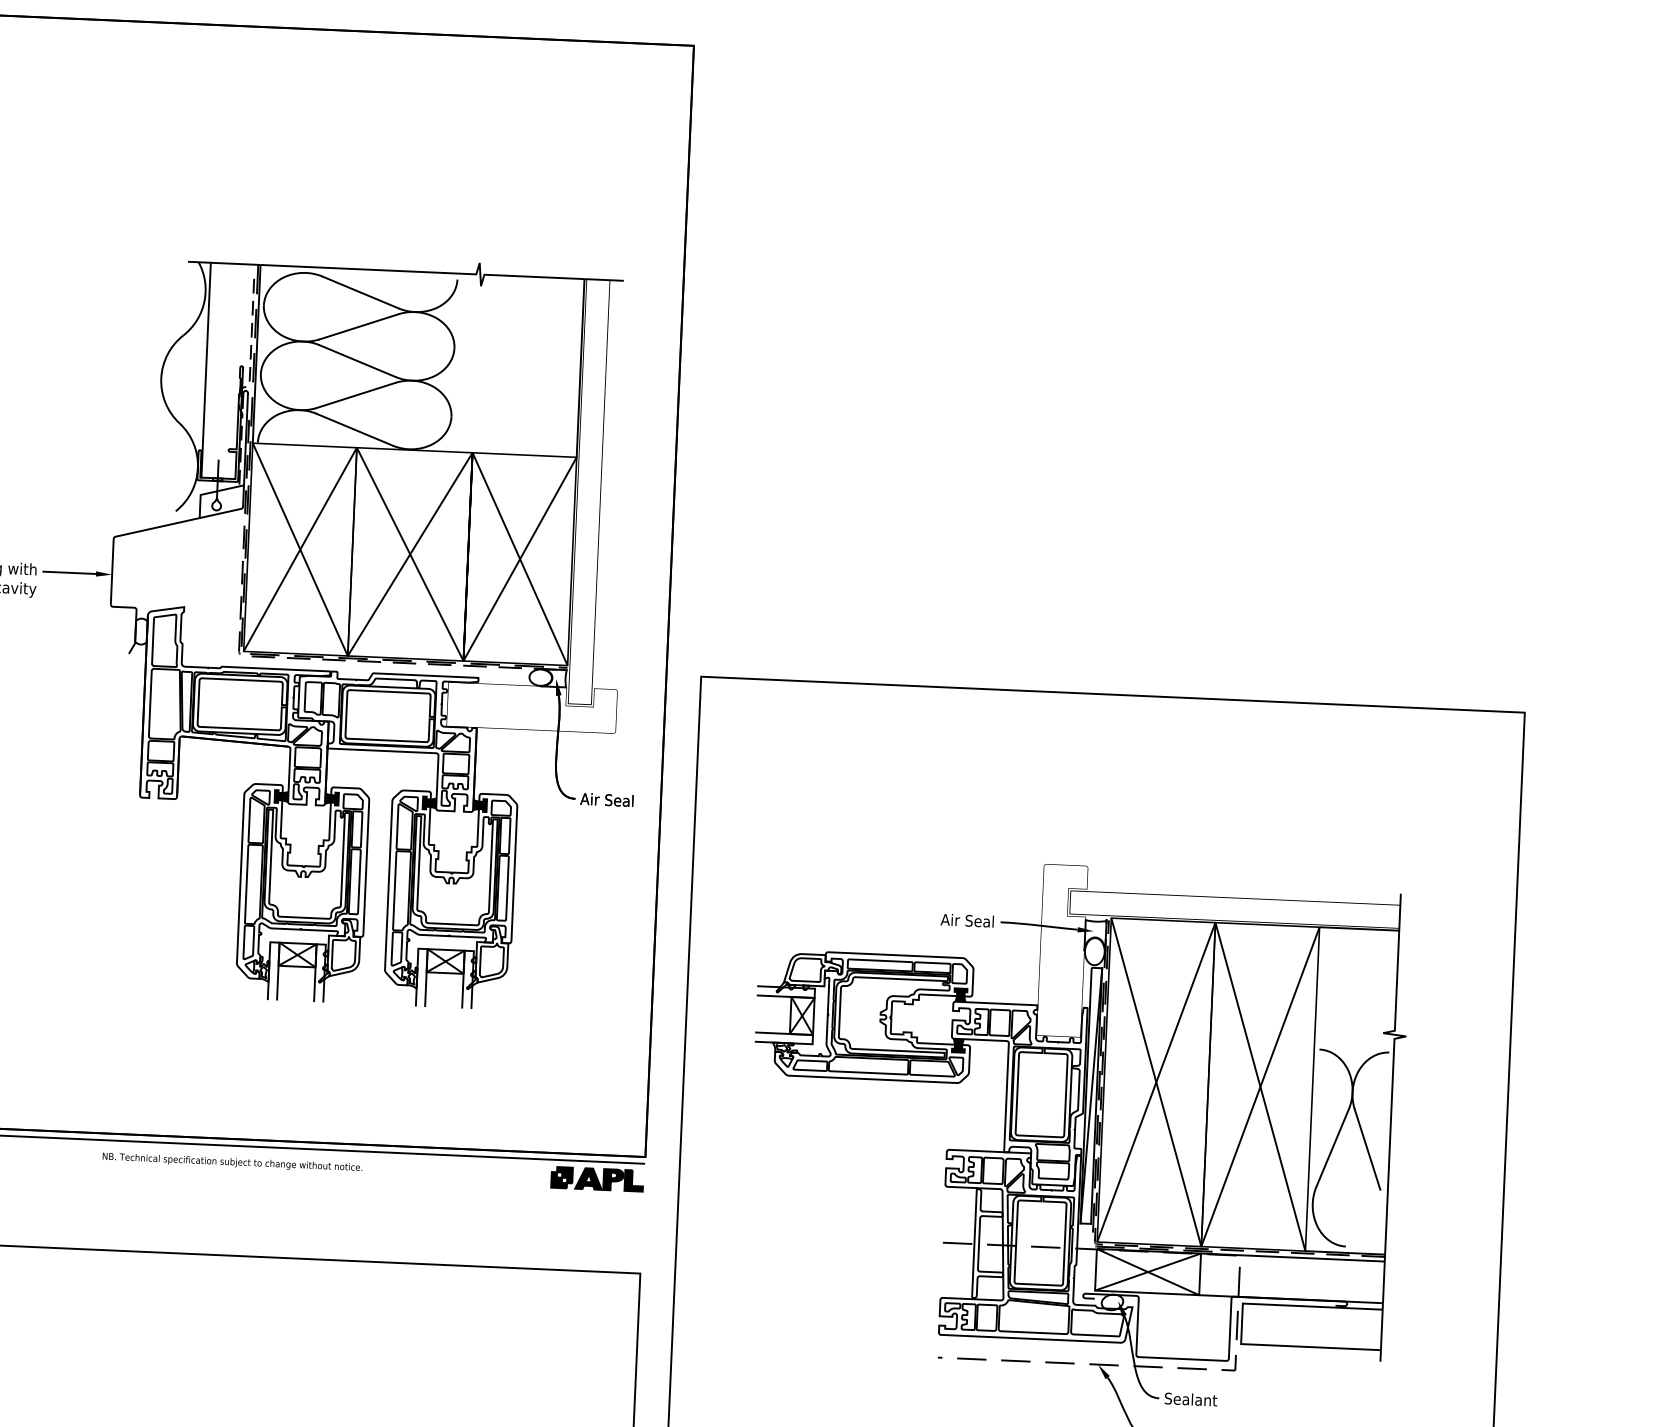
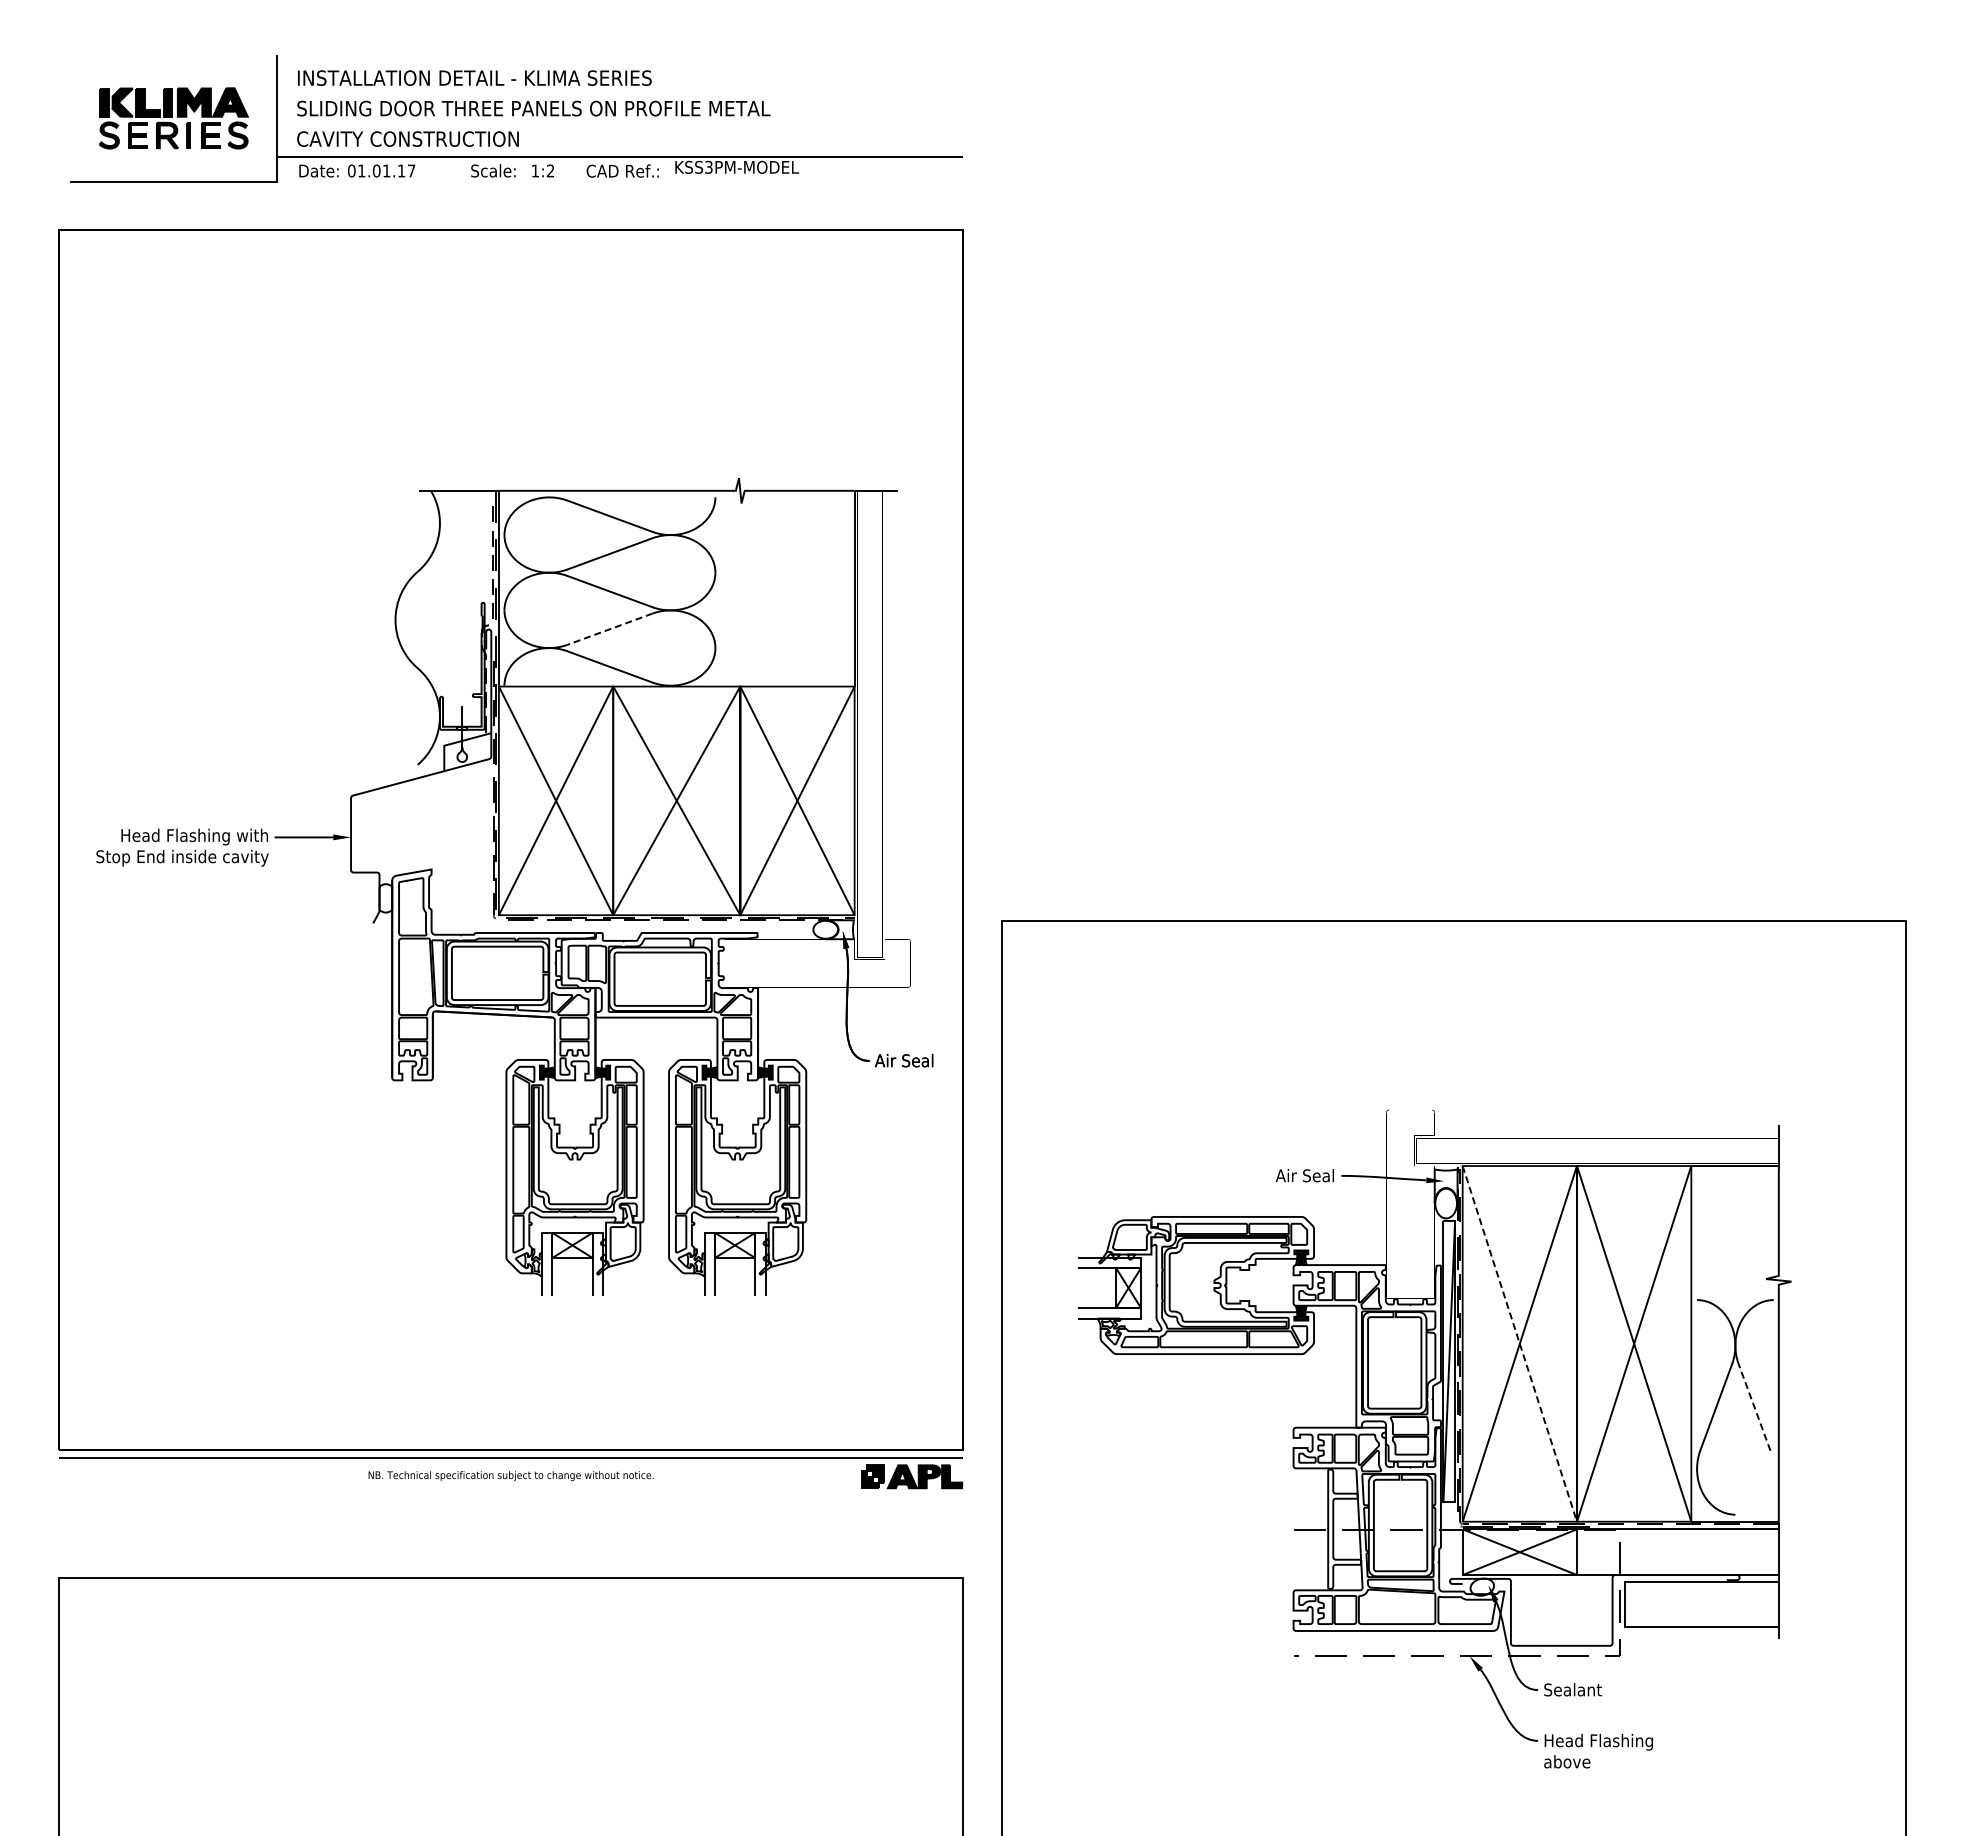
line: (206, 369) -> (444, 608), removed
line: (355, 395) -> (609, 629), solid -> dashed
line: (1156, 1082) -> (1519, 1343), solid -> dashed
line: (1367, 1148) -> (1754, 1406), solid -> dashed

